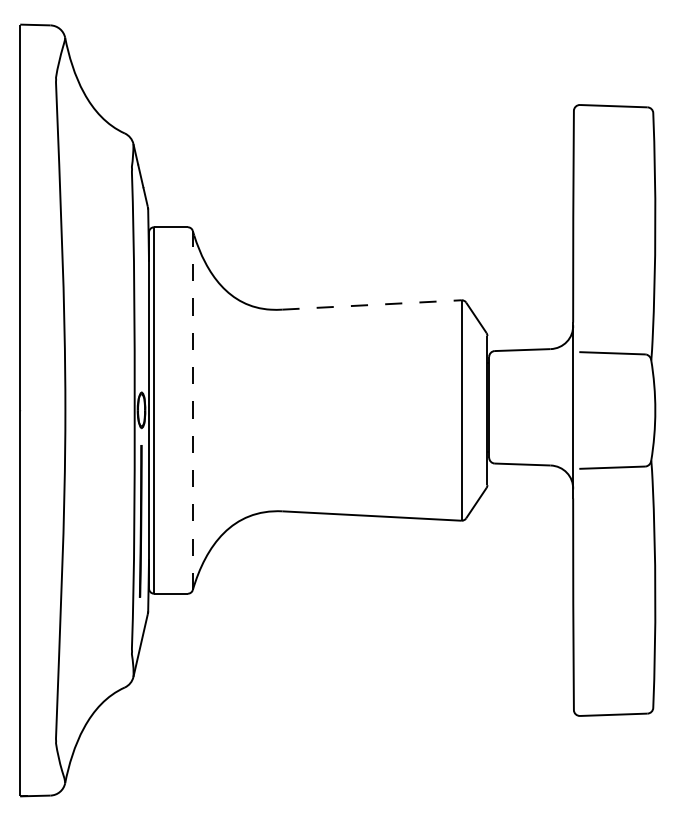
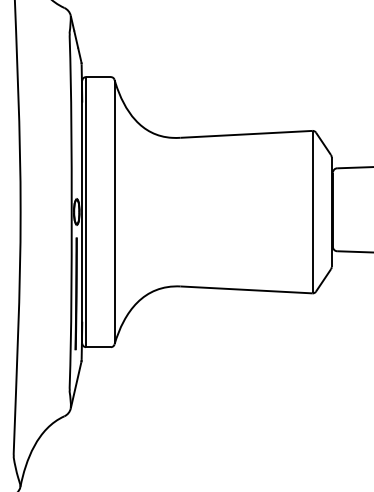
line: (372, 304) -> (246, 134), dashed -> solid
line: (192, 410) -> (114, 212), dashed -> solid

